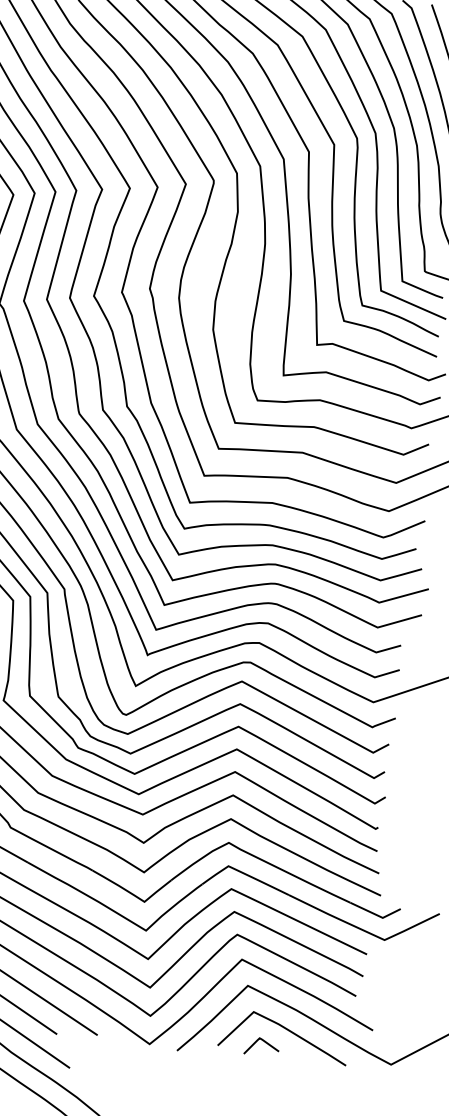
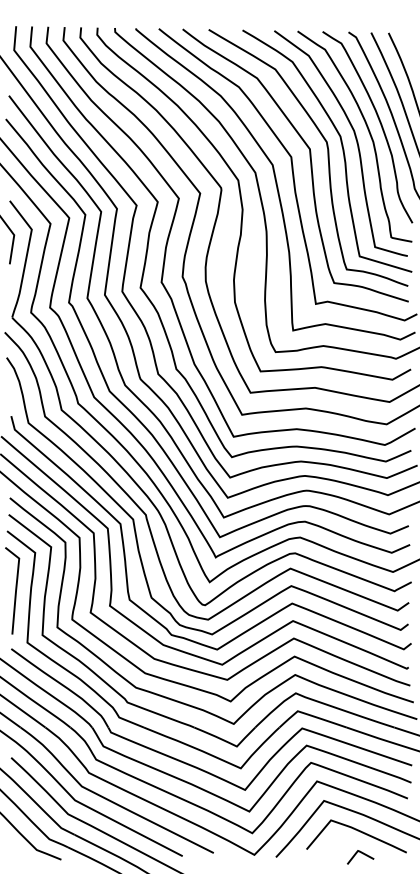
curve: (264, 1043) -> (362, 854), moved

